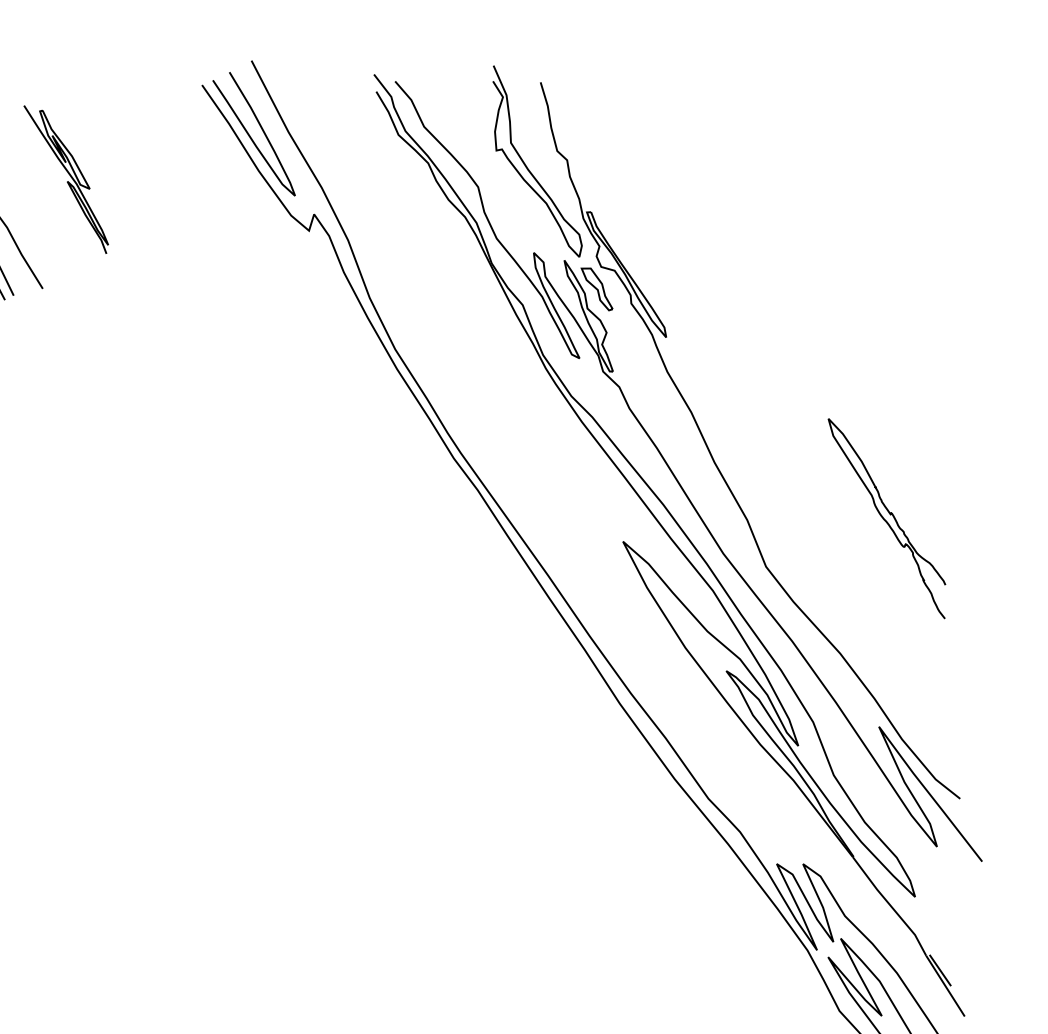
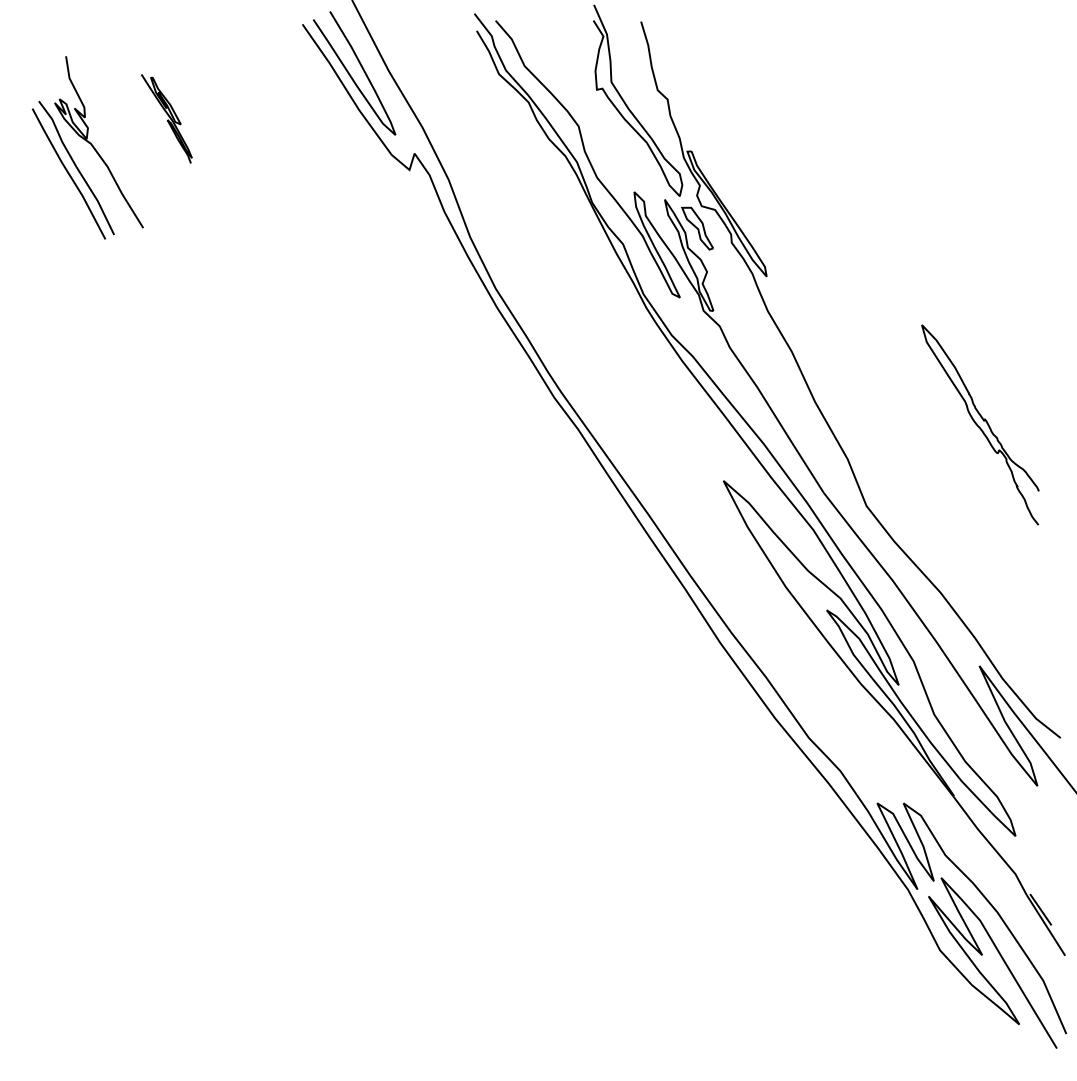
part: (66, 179) -> (166, 118), size x0.6
curve: (885, 519) -> (978, 425), moved

